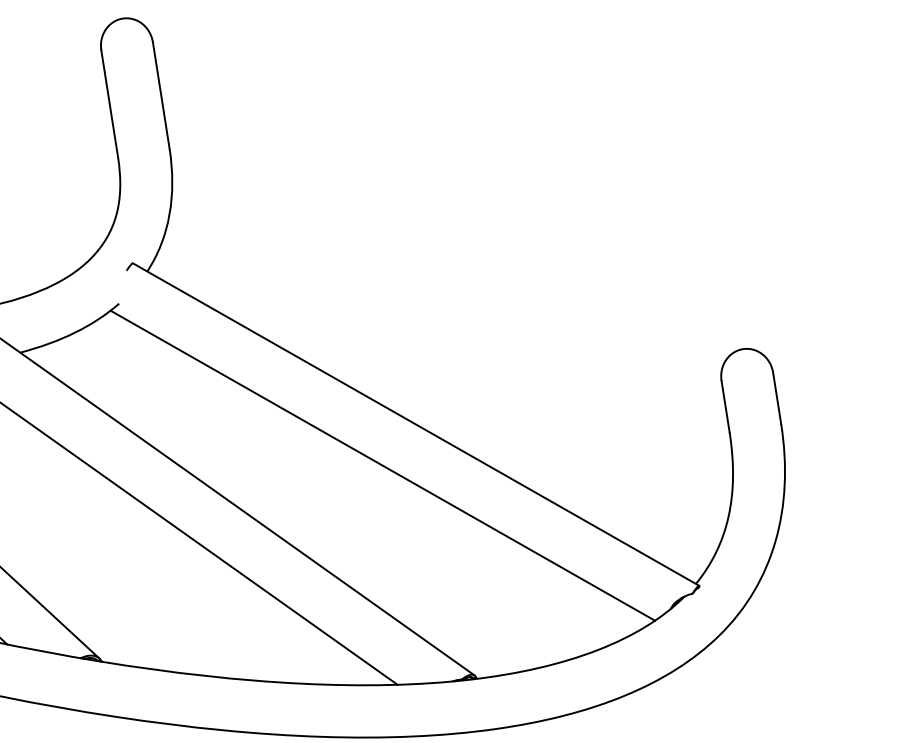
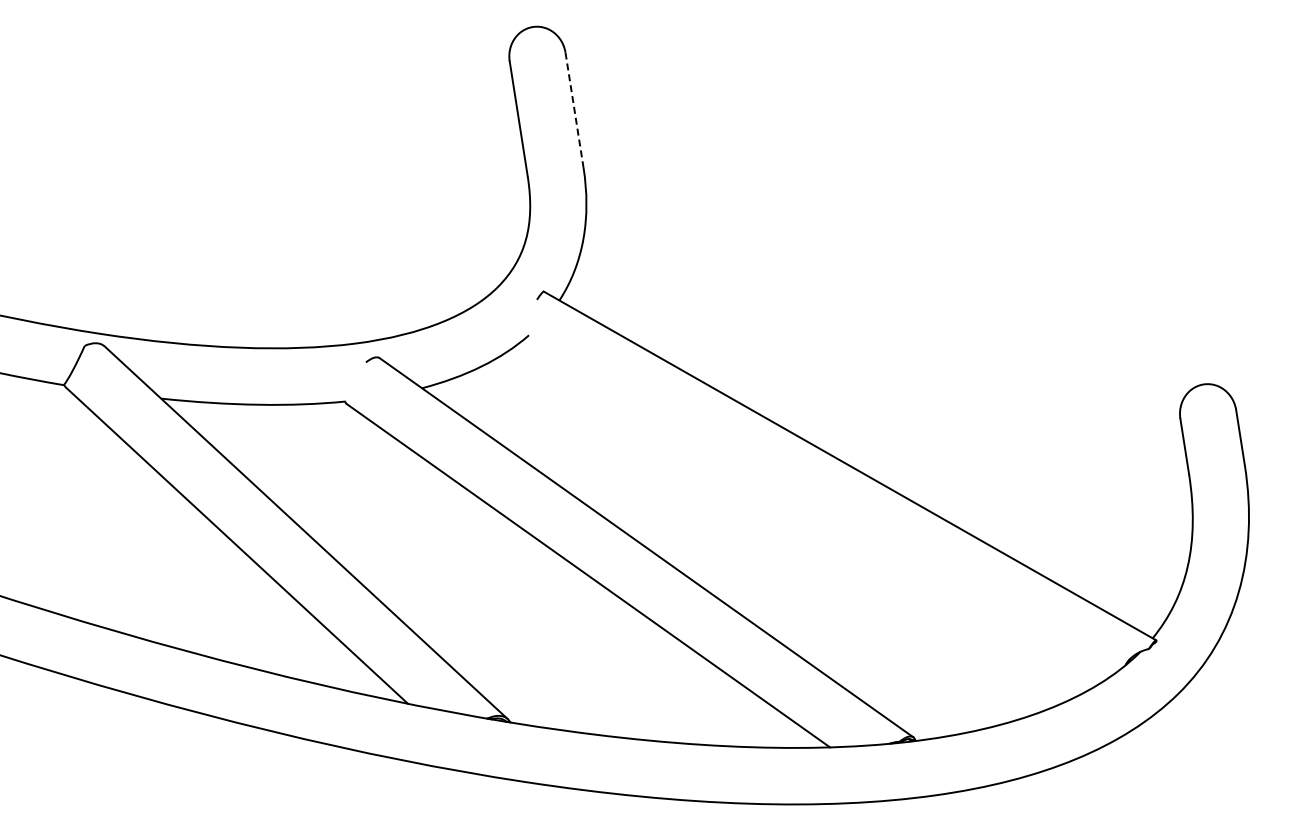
line: (161, 95) -> (574, 110), solid -> dashed
line: (382, 465) -> (813, 510), removed

